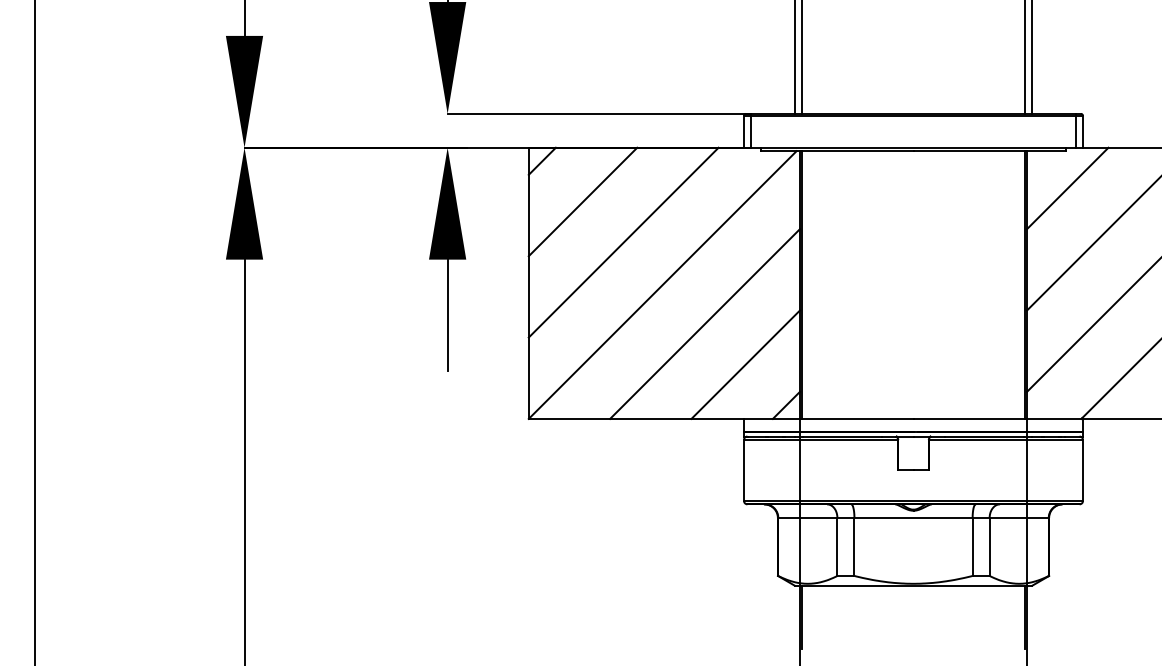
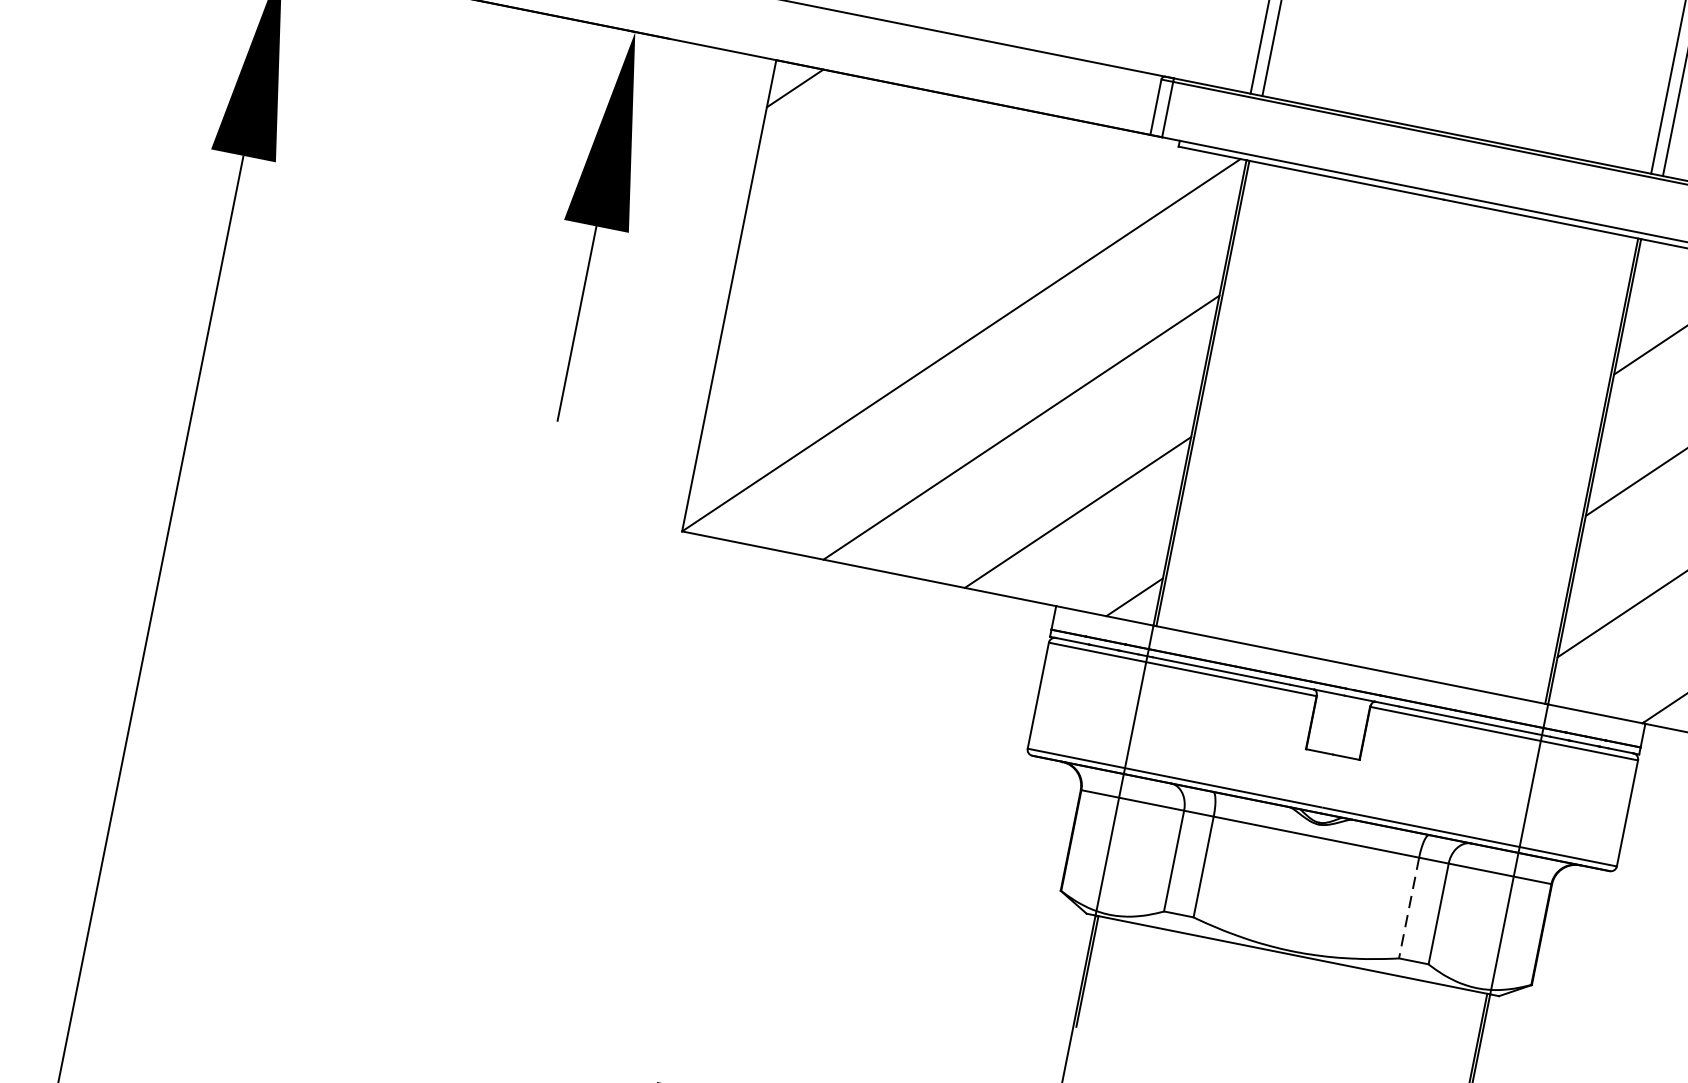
line: (582, 201) -> (851, 172), removed
line: (623, 242) -> (908, 257), removed
line: (972, 546) -> (1408, 907), solid -> dashed

